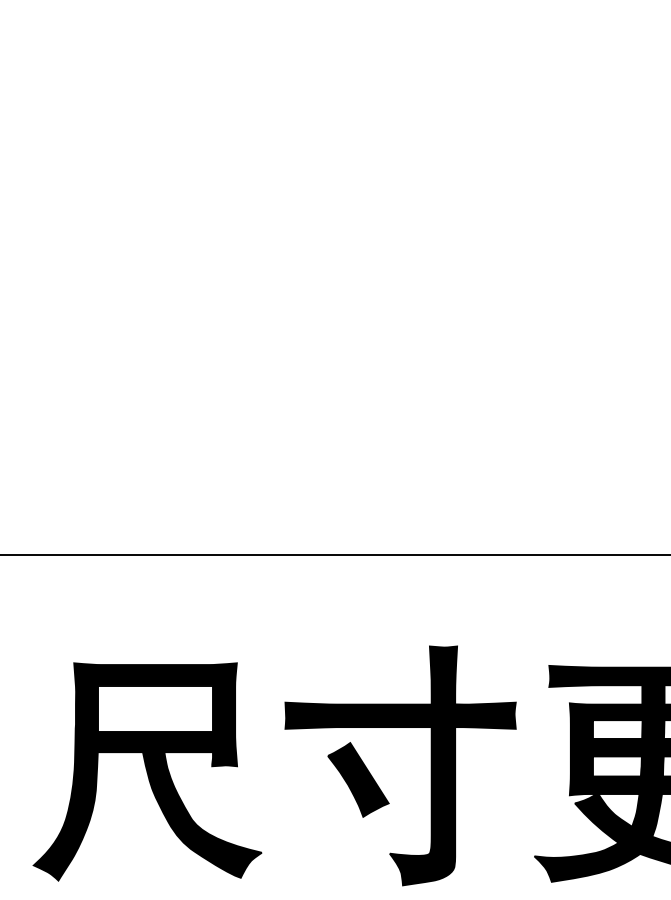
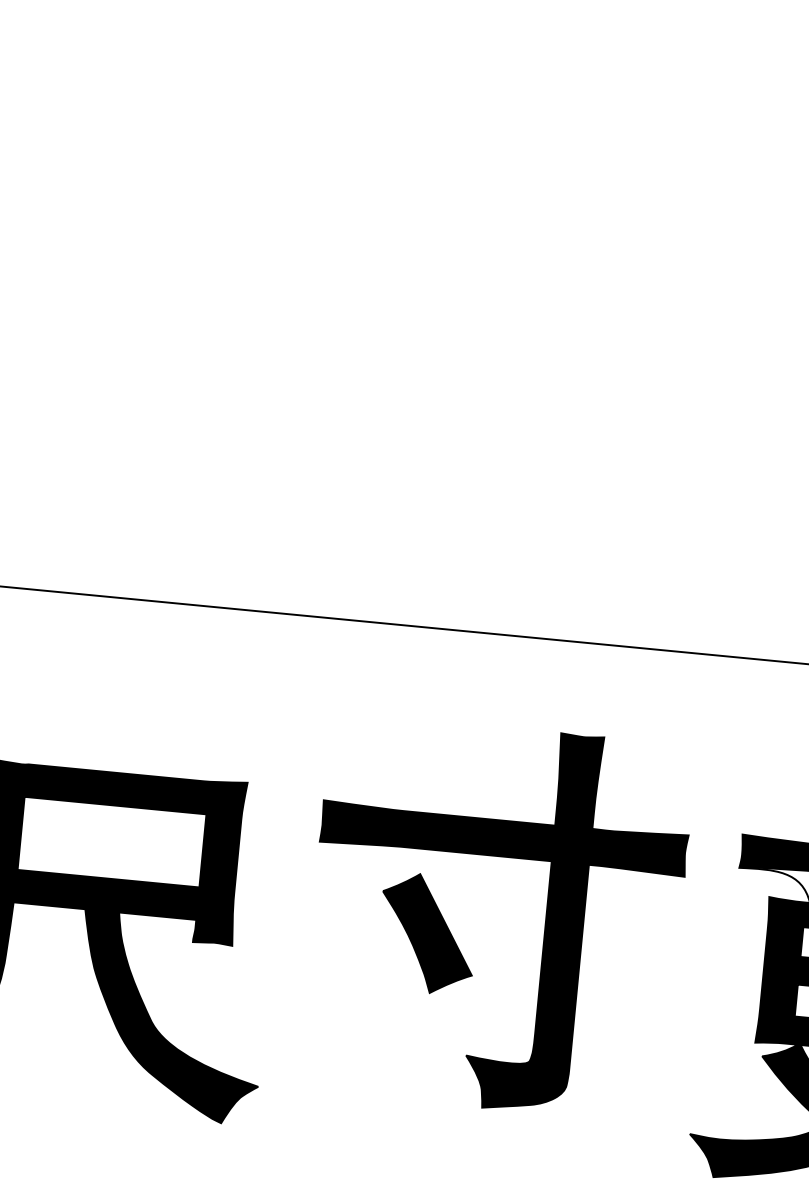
part: (375, 780) -> (454, 937), moved

